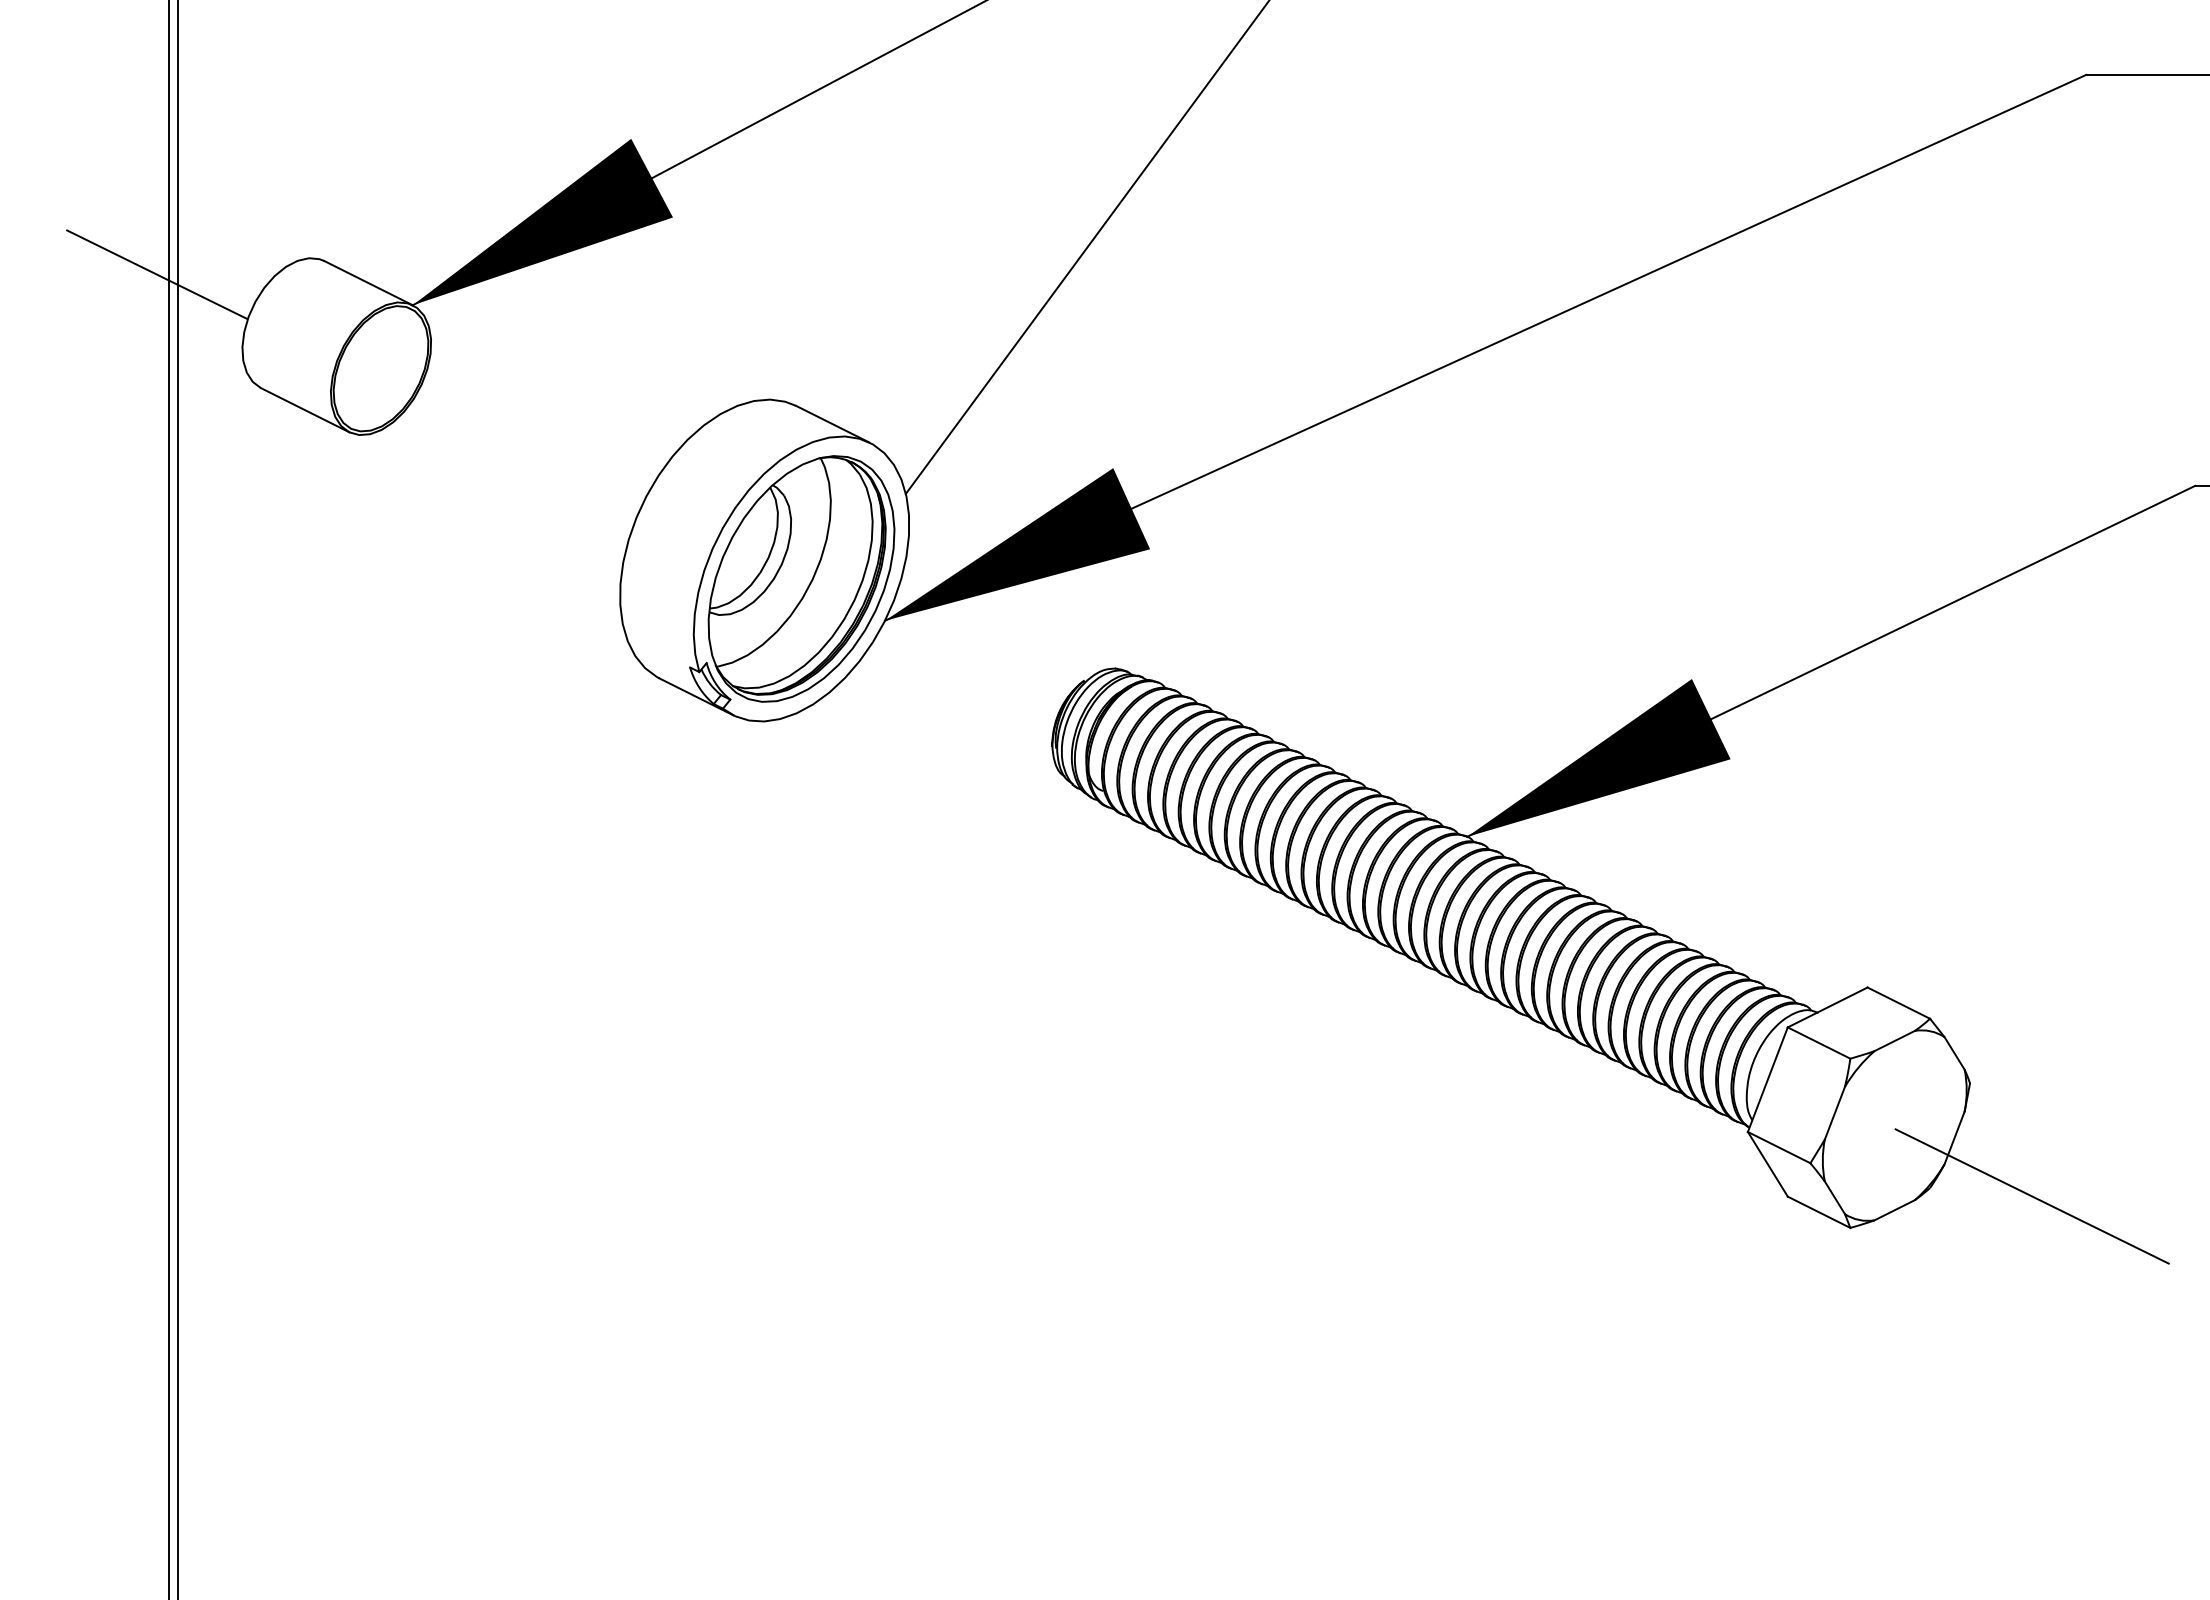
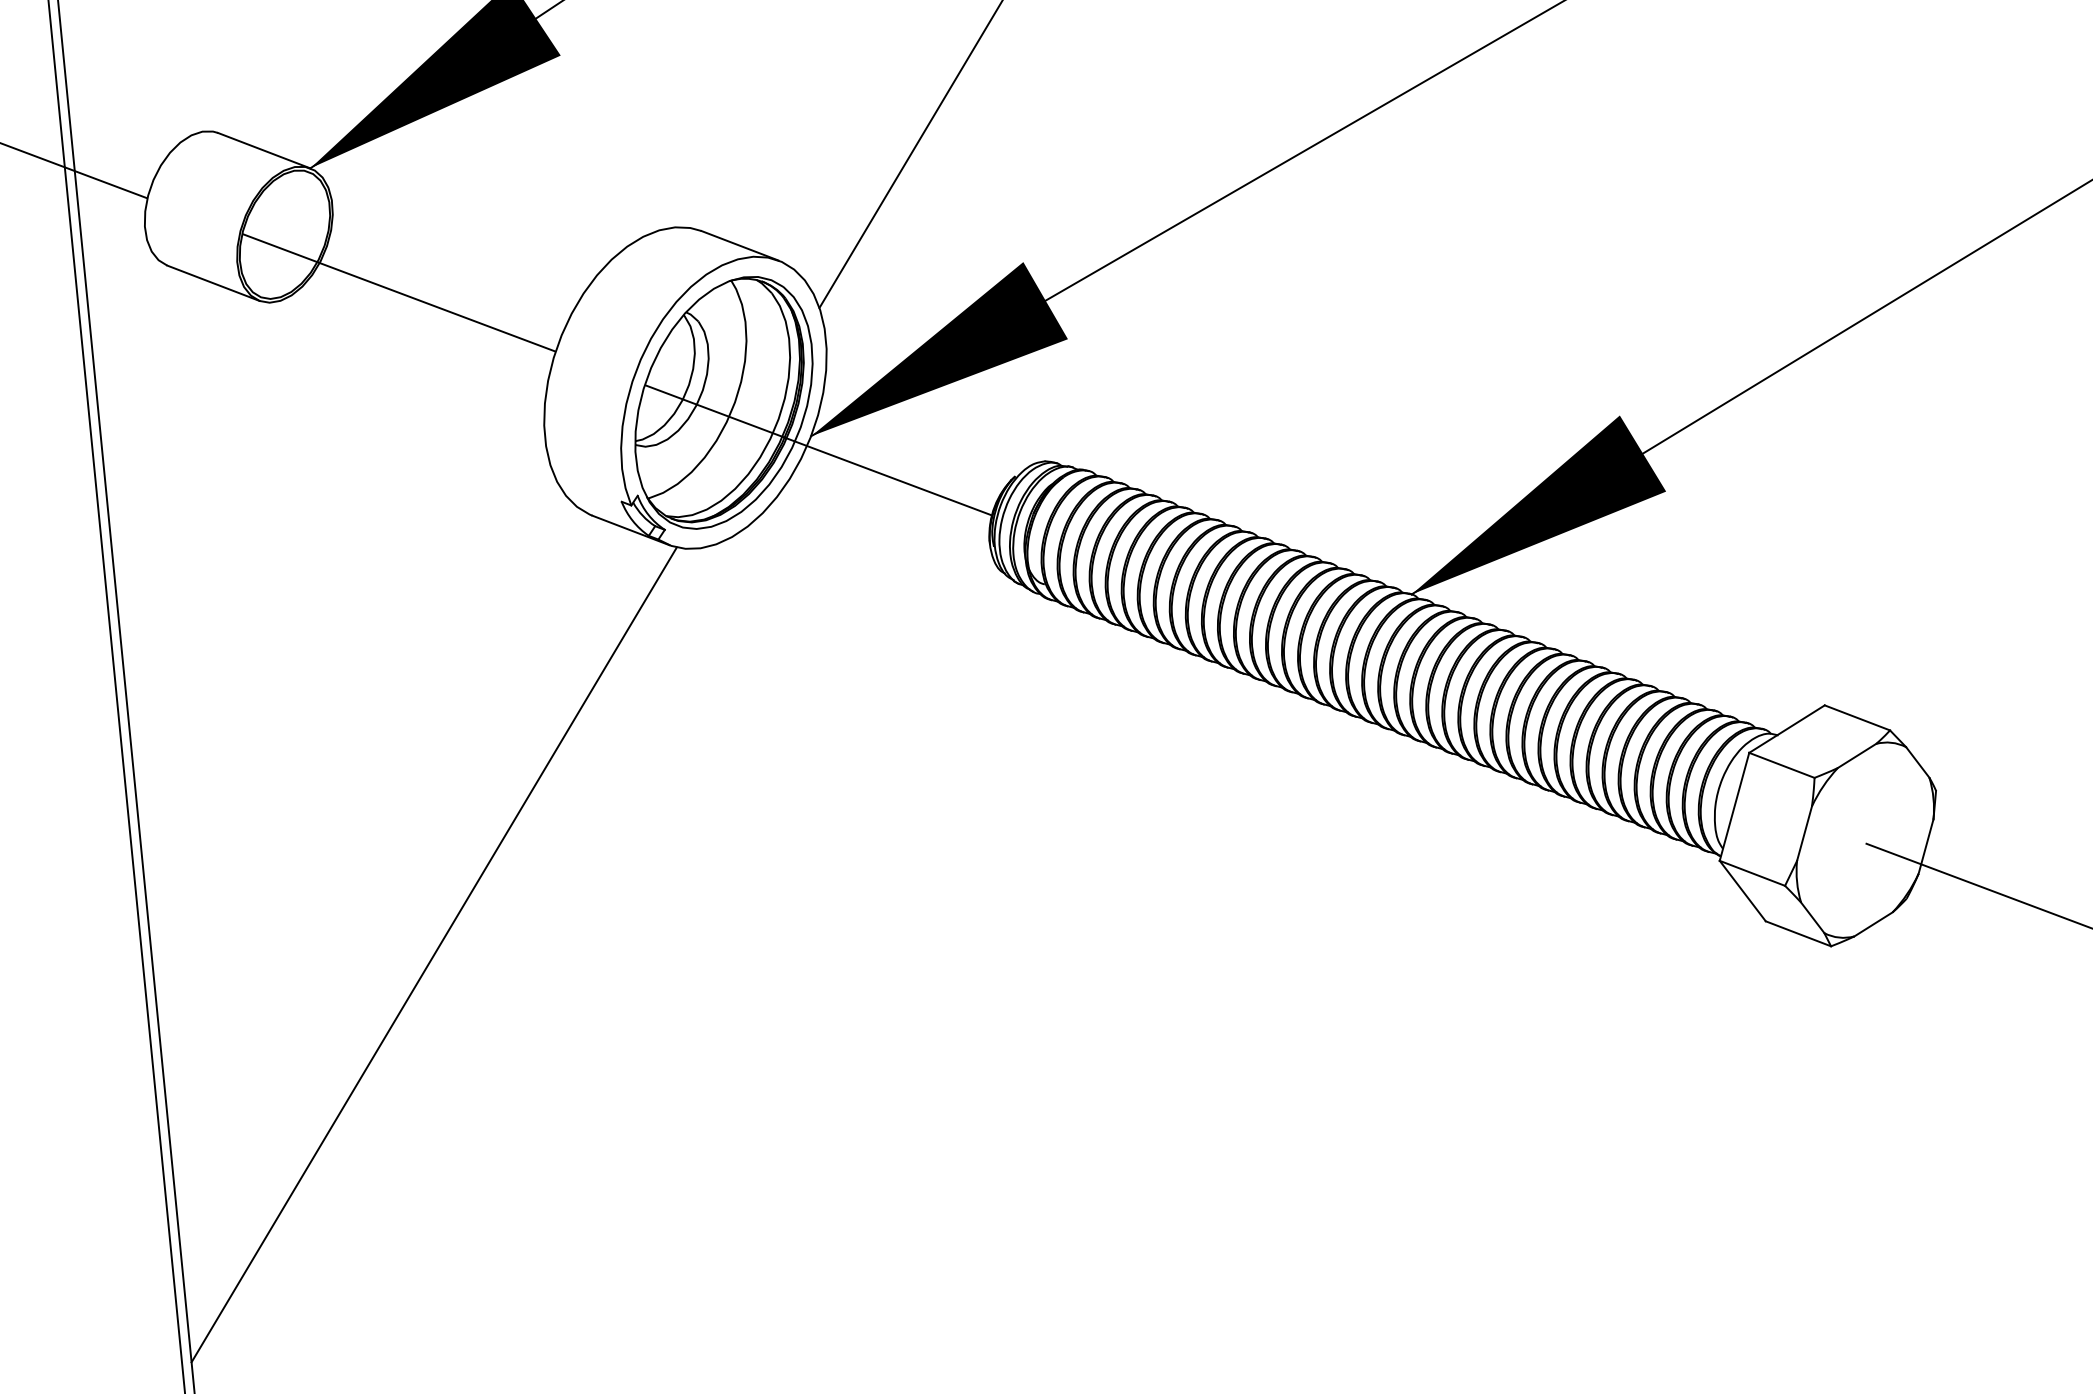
line: (488, 437) -> (398, 292), added
line: (890, 635) -> (817, 450), added
line: (459, 1099) -> (434, 954), added

